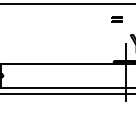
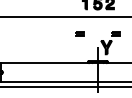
part: (116, 18) -> (79, 33), moved

